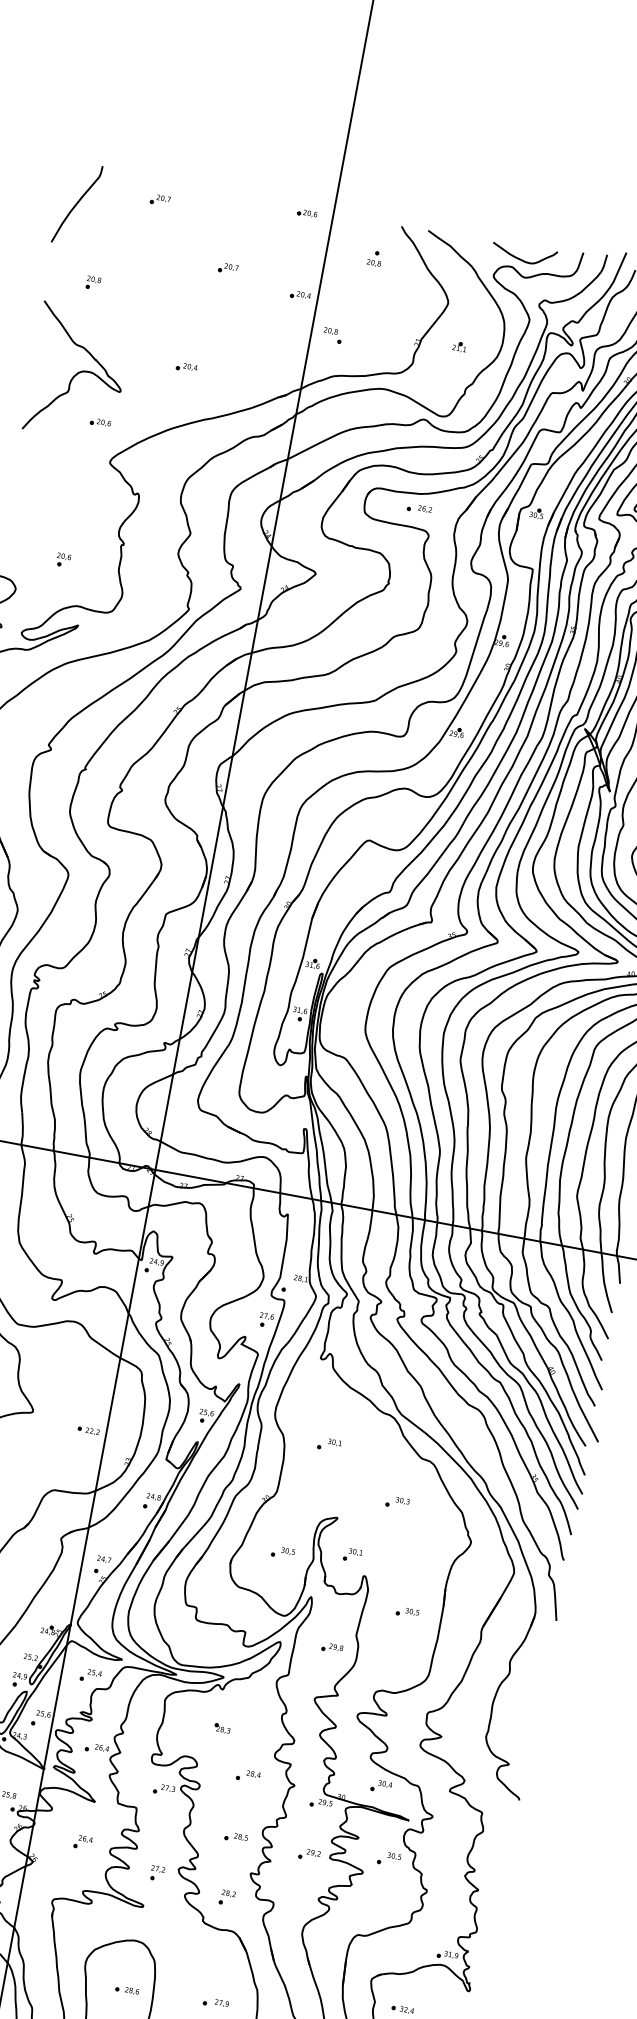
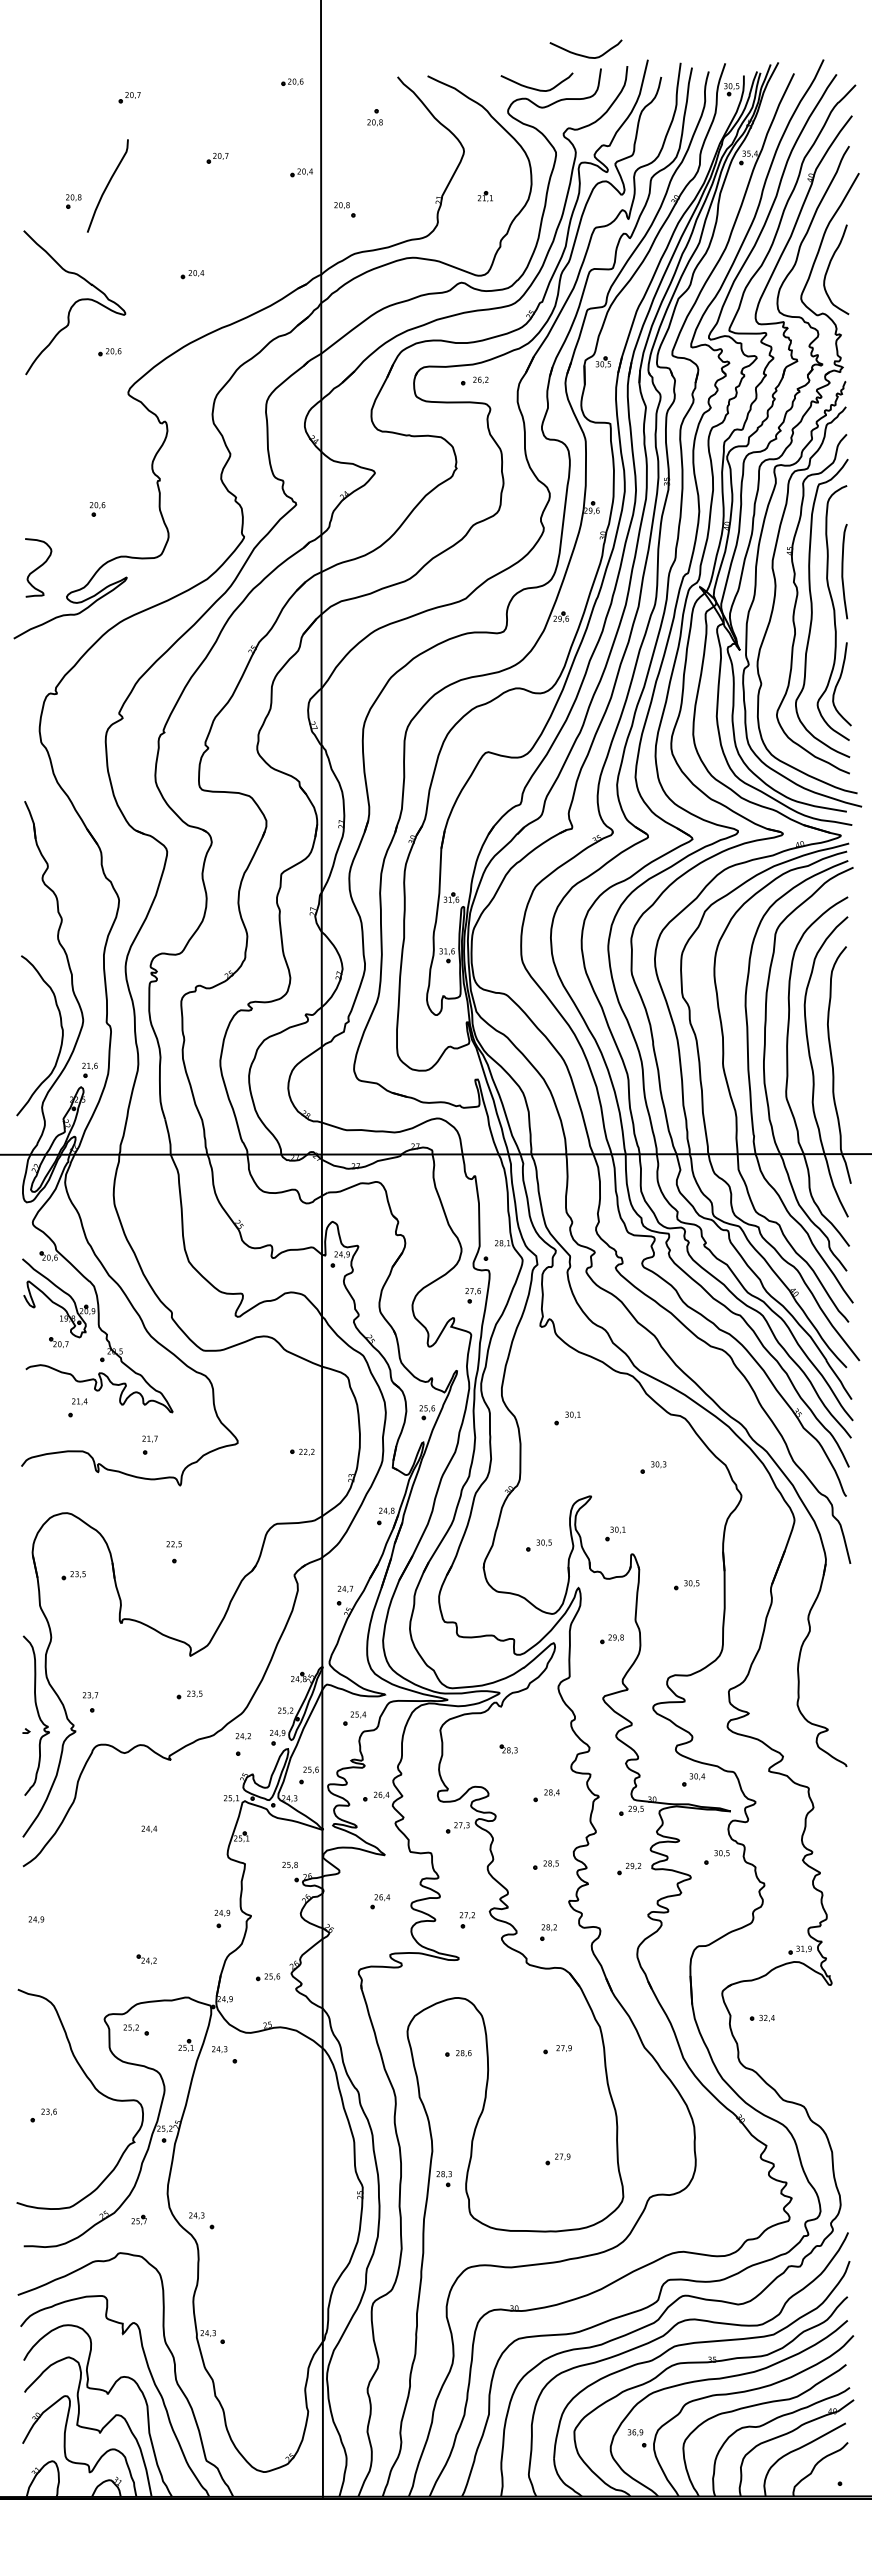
curve: (76, 203) -> (107, 185), moved
curve: (571, 238) -> (585, 55), added

